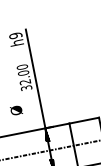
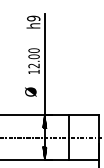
text: (25, 87) -> (33, 71), 32.00 -> 12.00
text: (16, 110) -> (30, 91), moved

